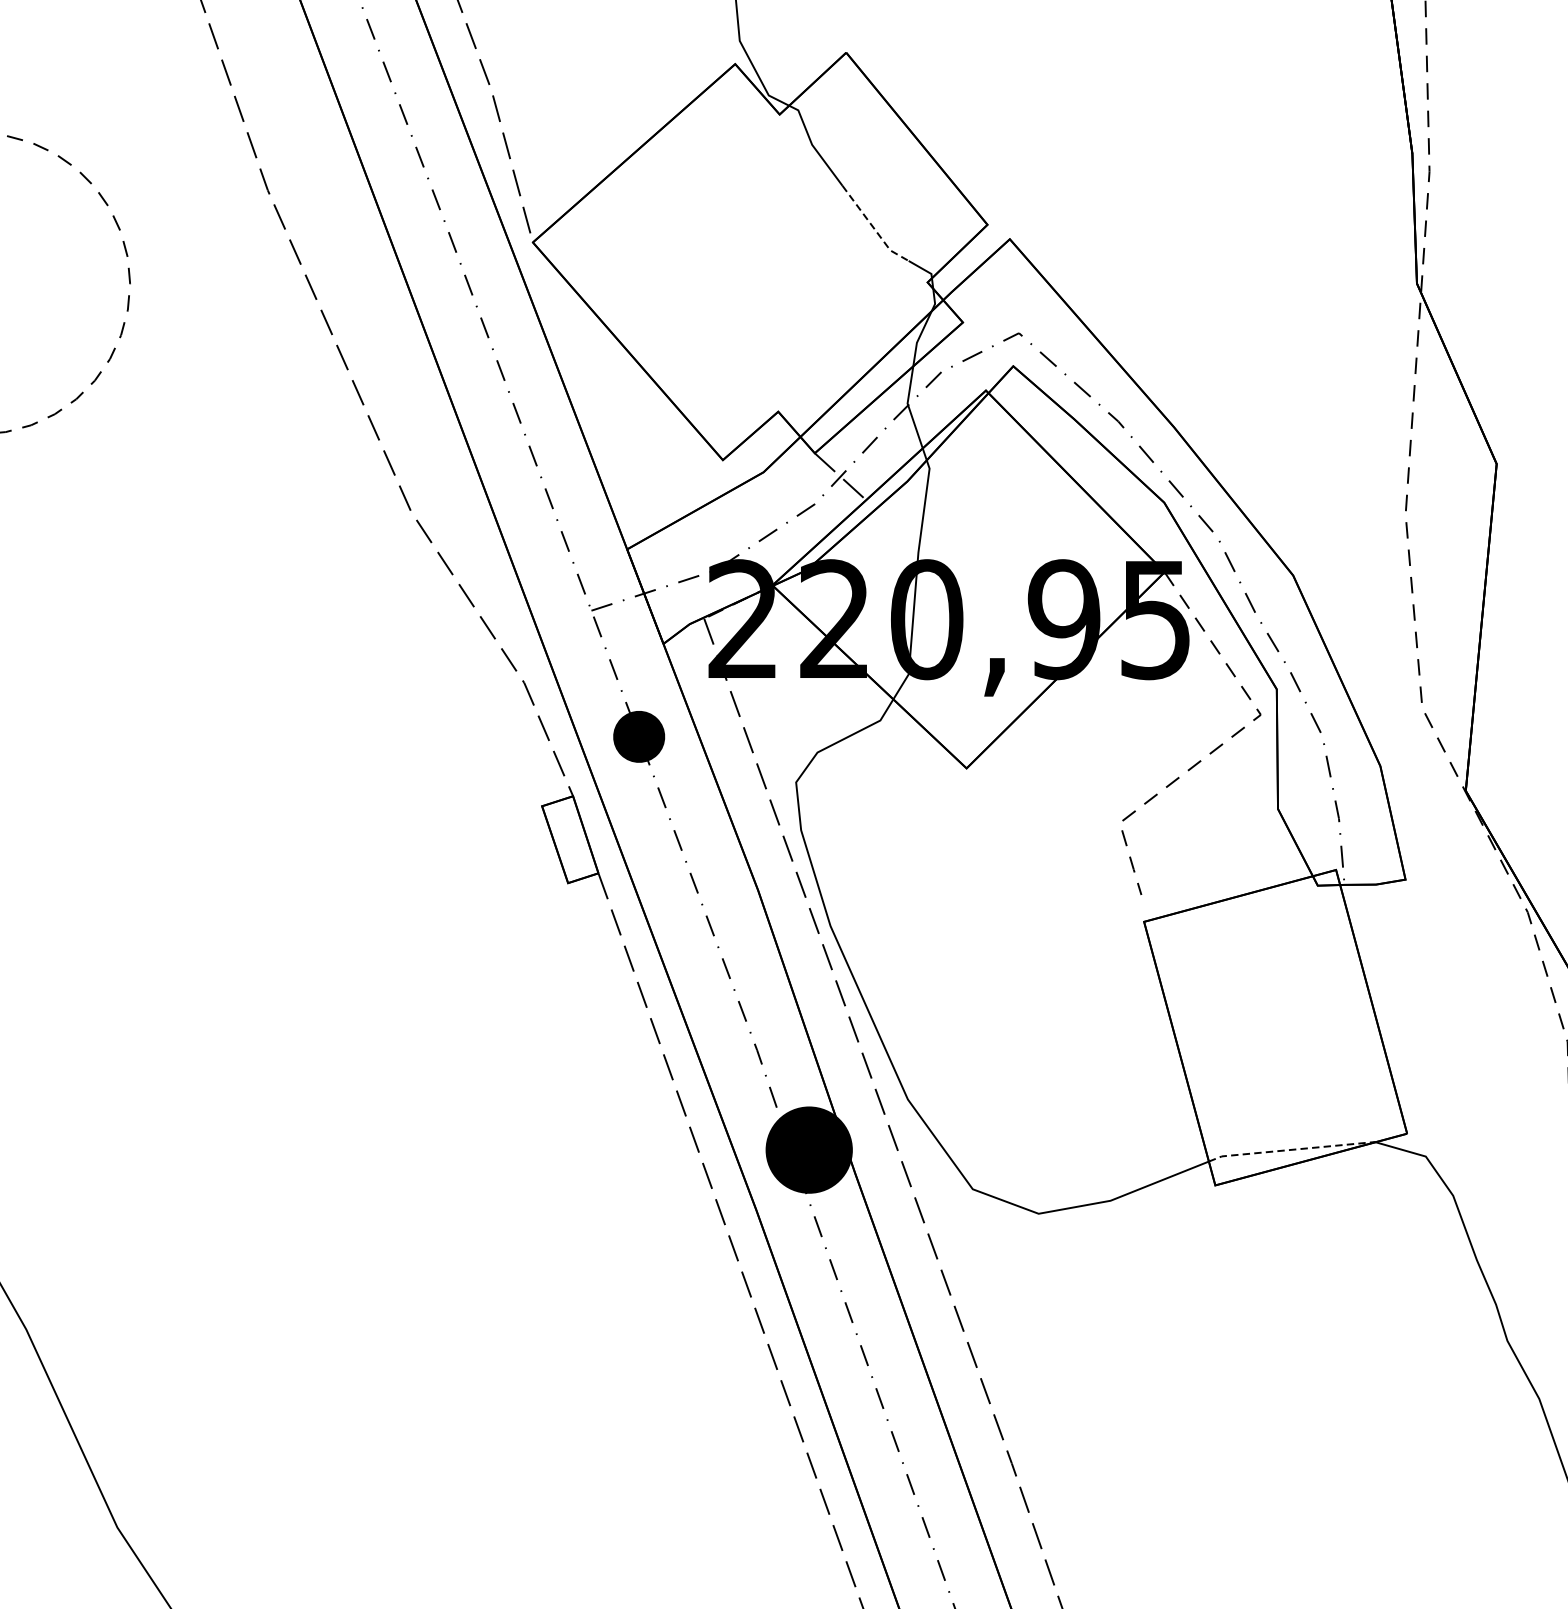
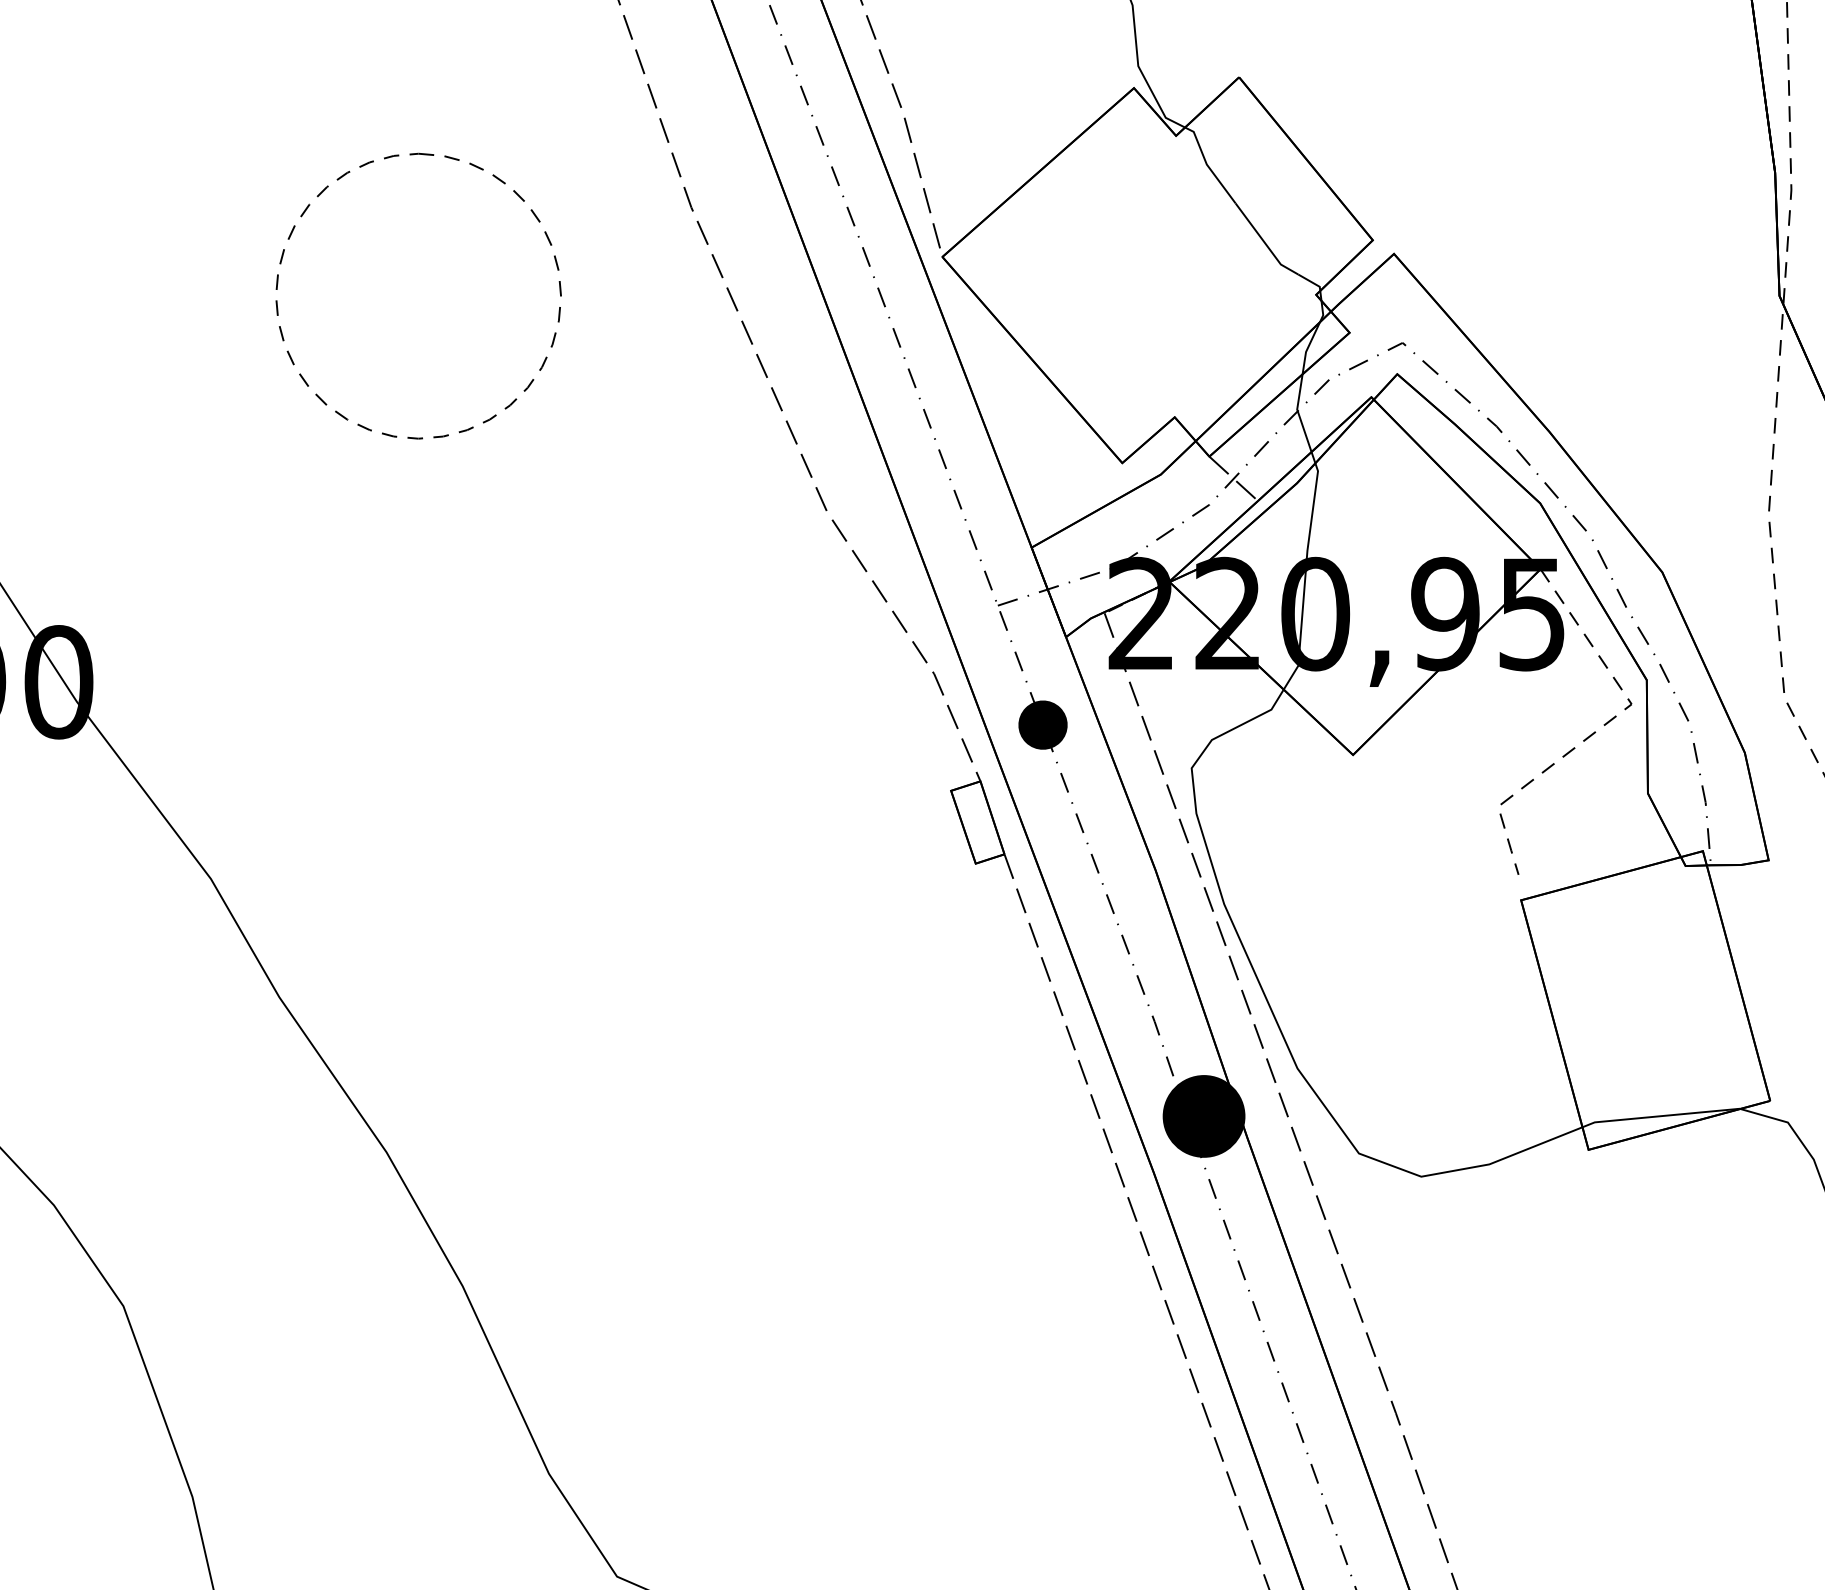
line: (873, 227) -> (1264, 242), dashed -> solid
line: (1292, 1150) -> (1661, 1116), dashed -> solid

